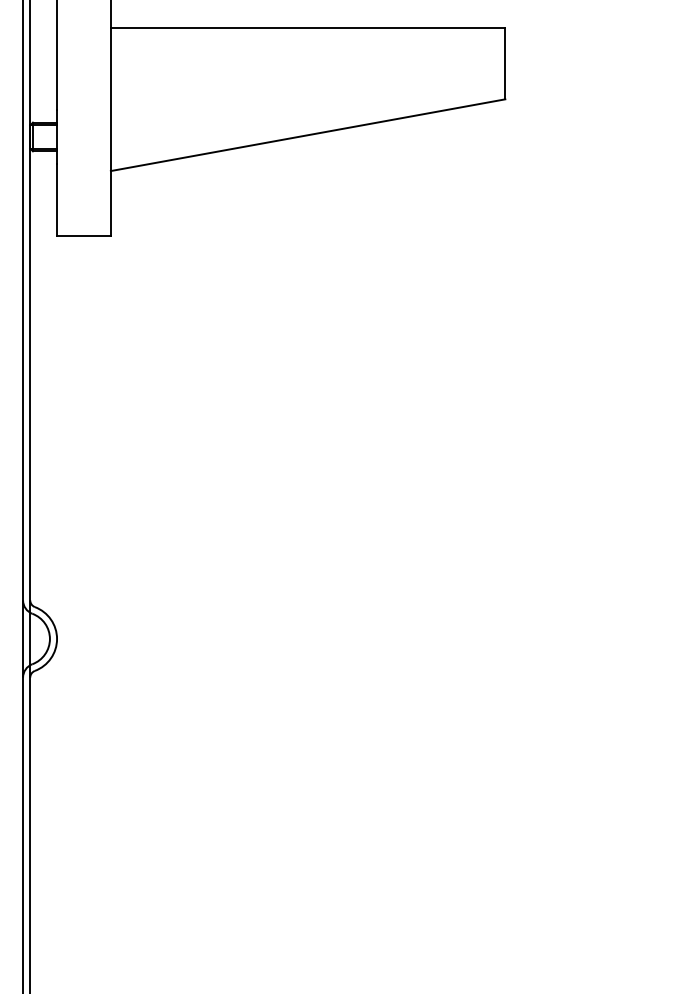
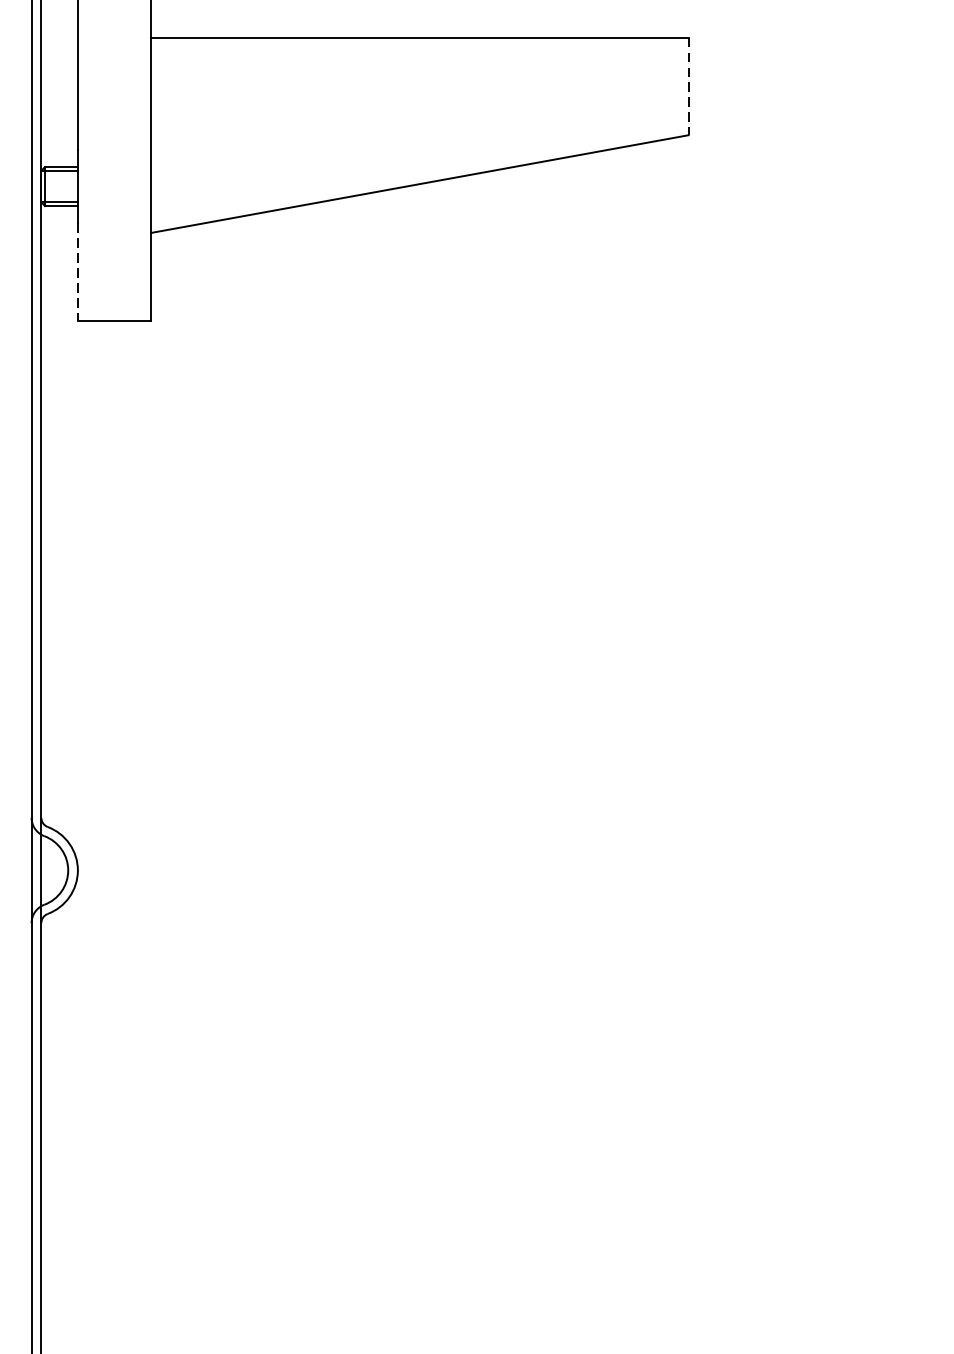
line: (505, 63) -> (688, 86), solid -> dashed
line: (57, 199) -> (78, 271), solid -> dashed

